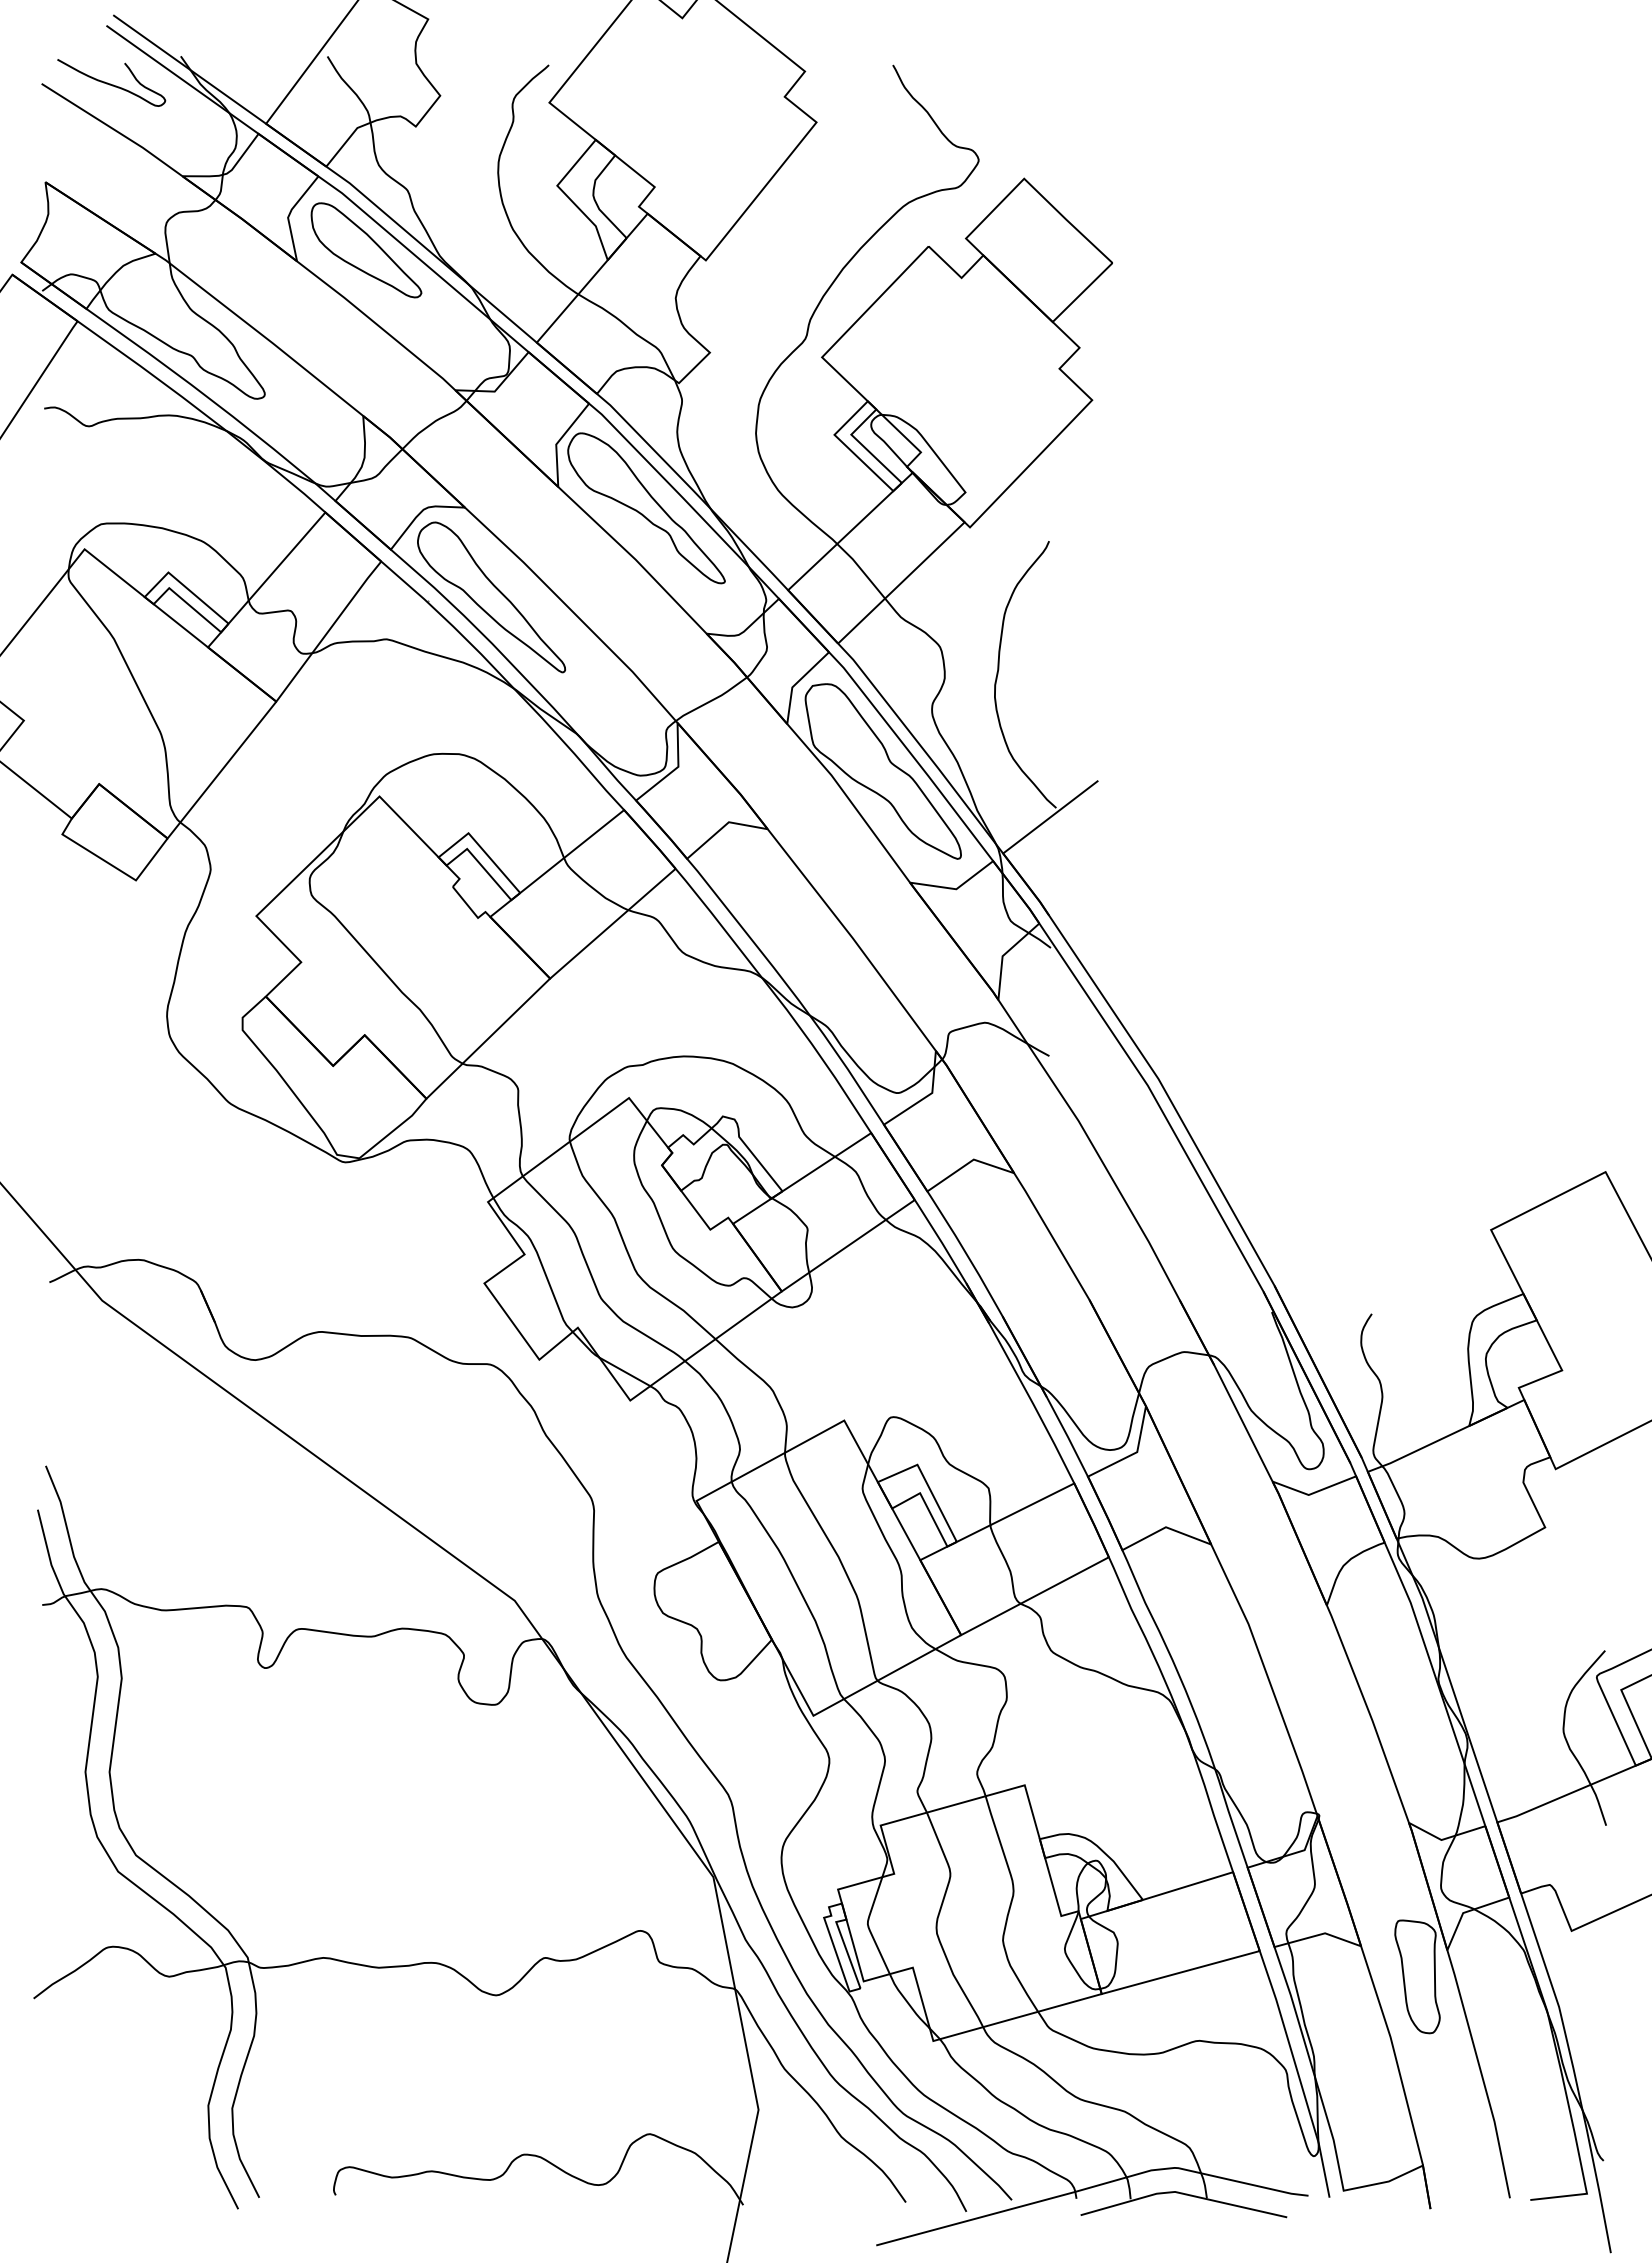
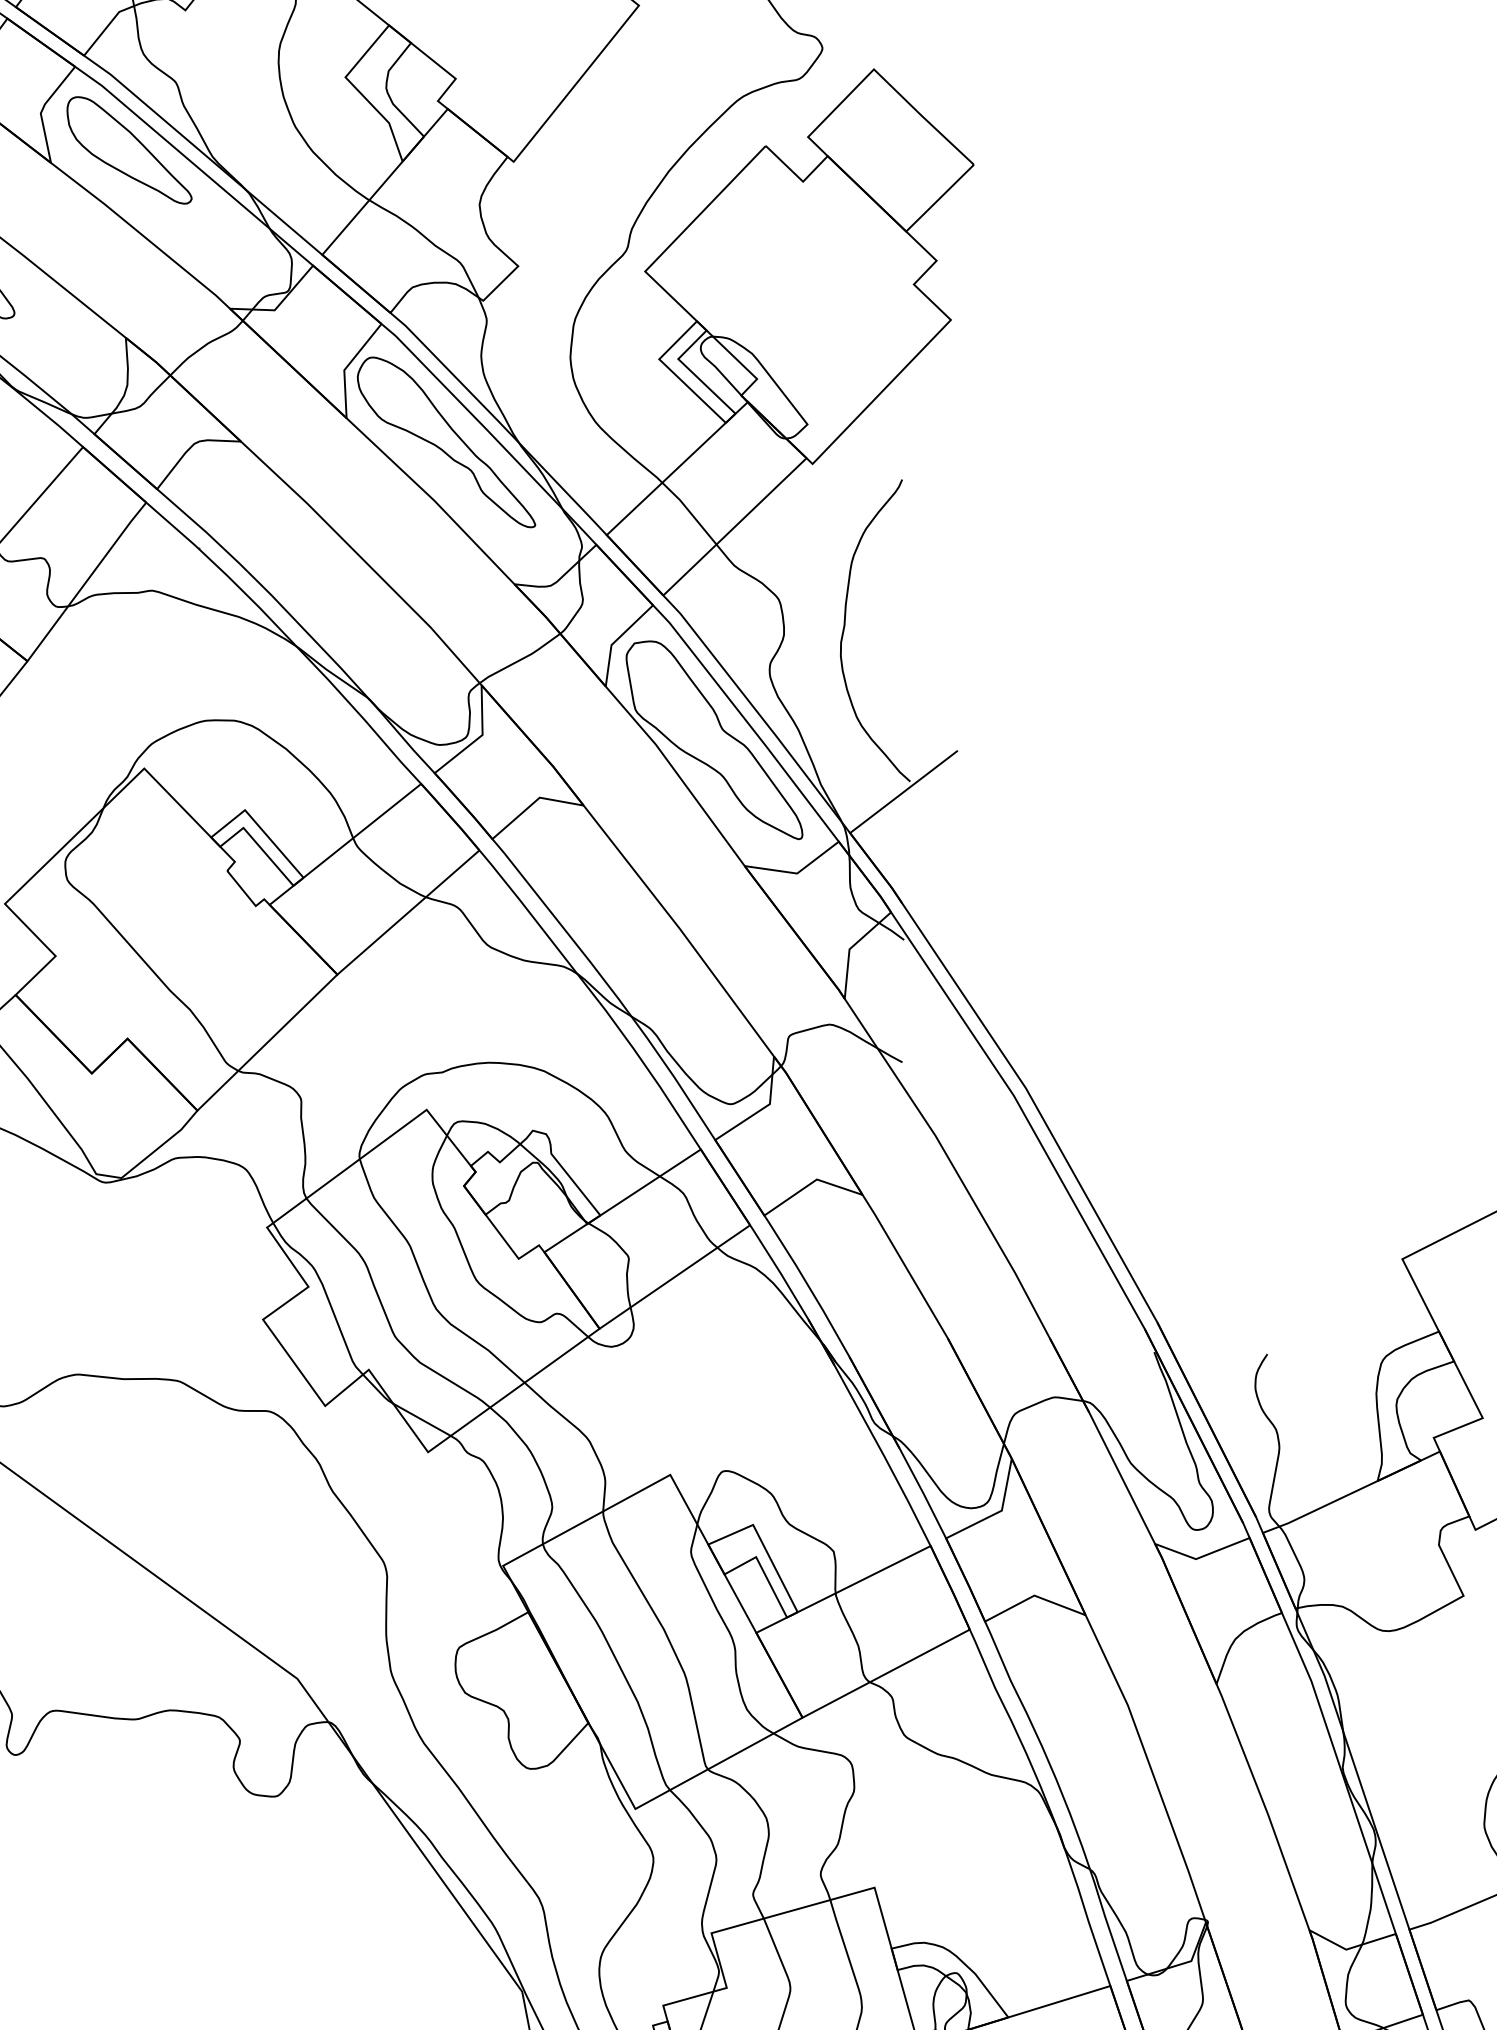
part: (491, 597) -> (271, 543), removed

